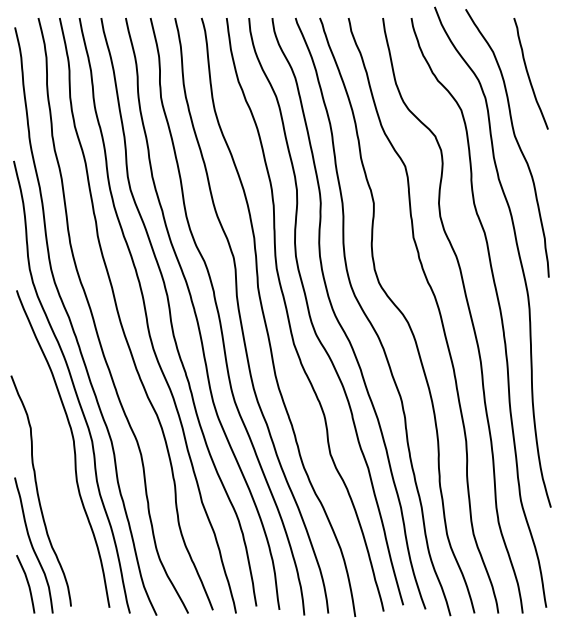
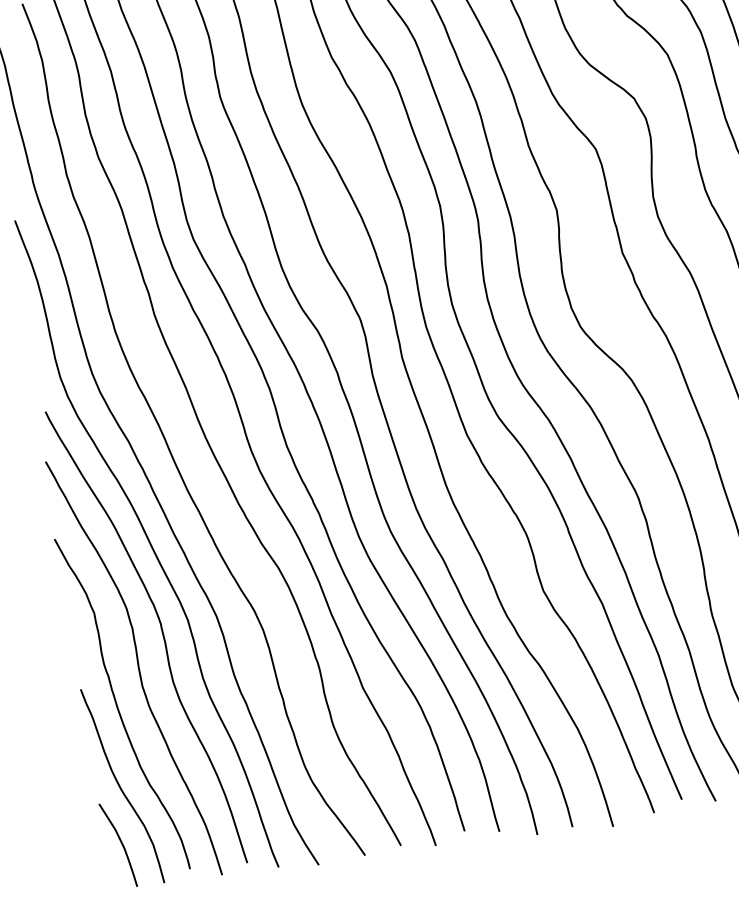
curve: (54, 468) -> (137, 667), added

